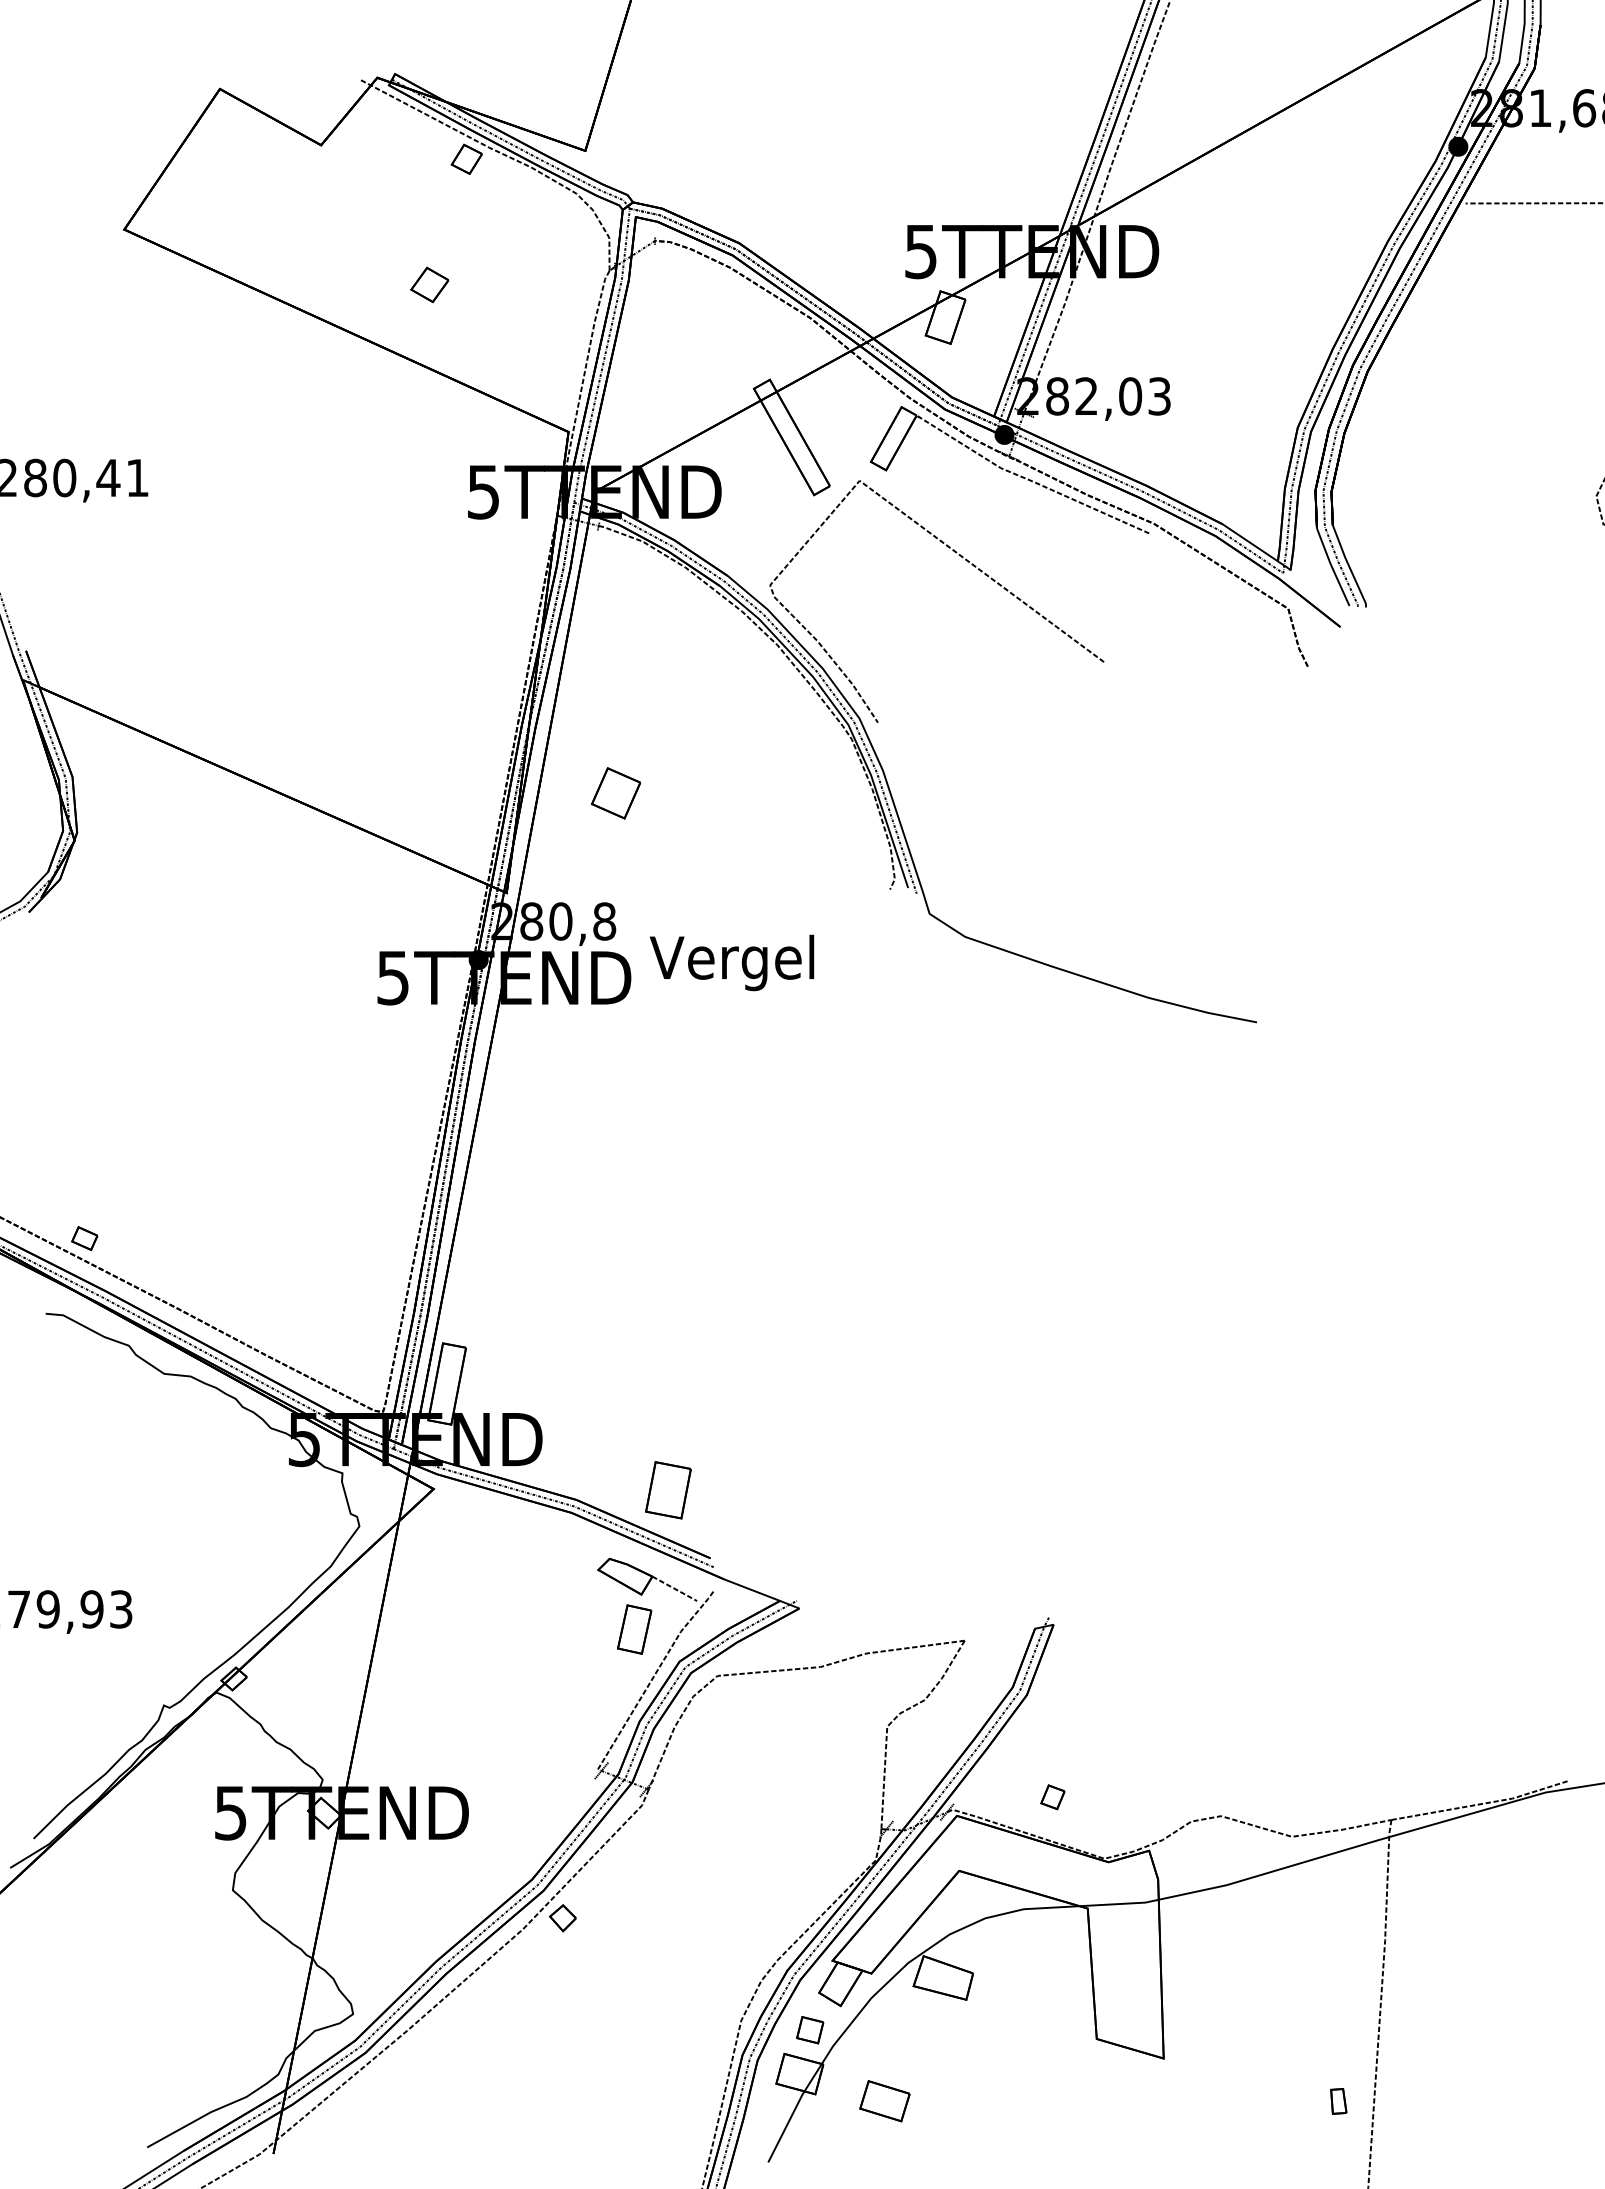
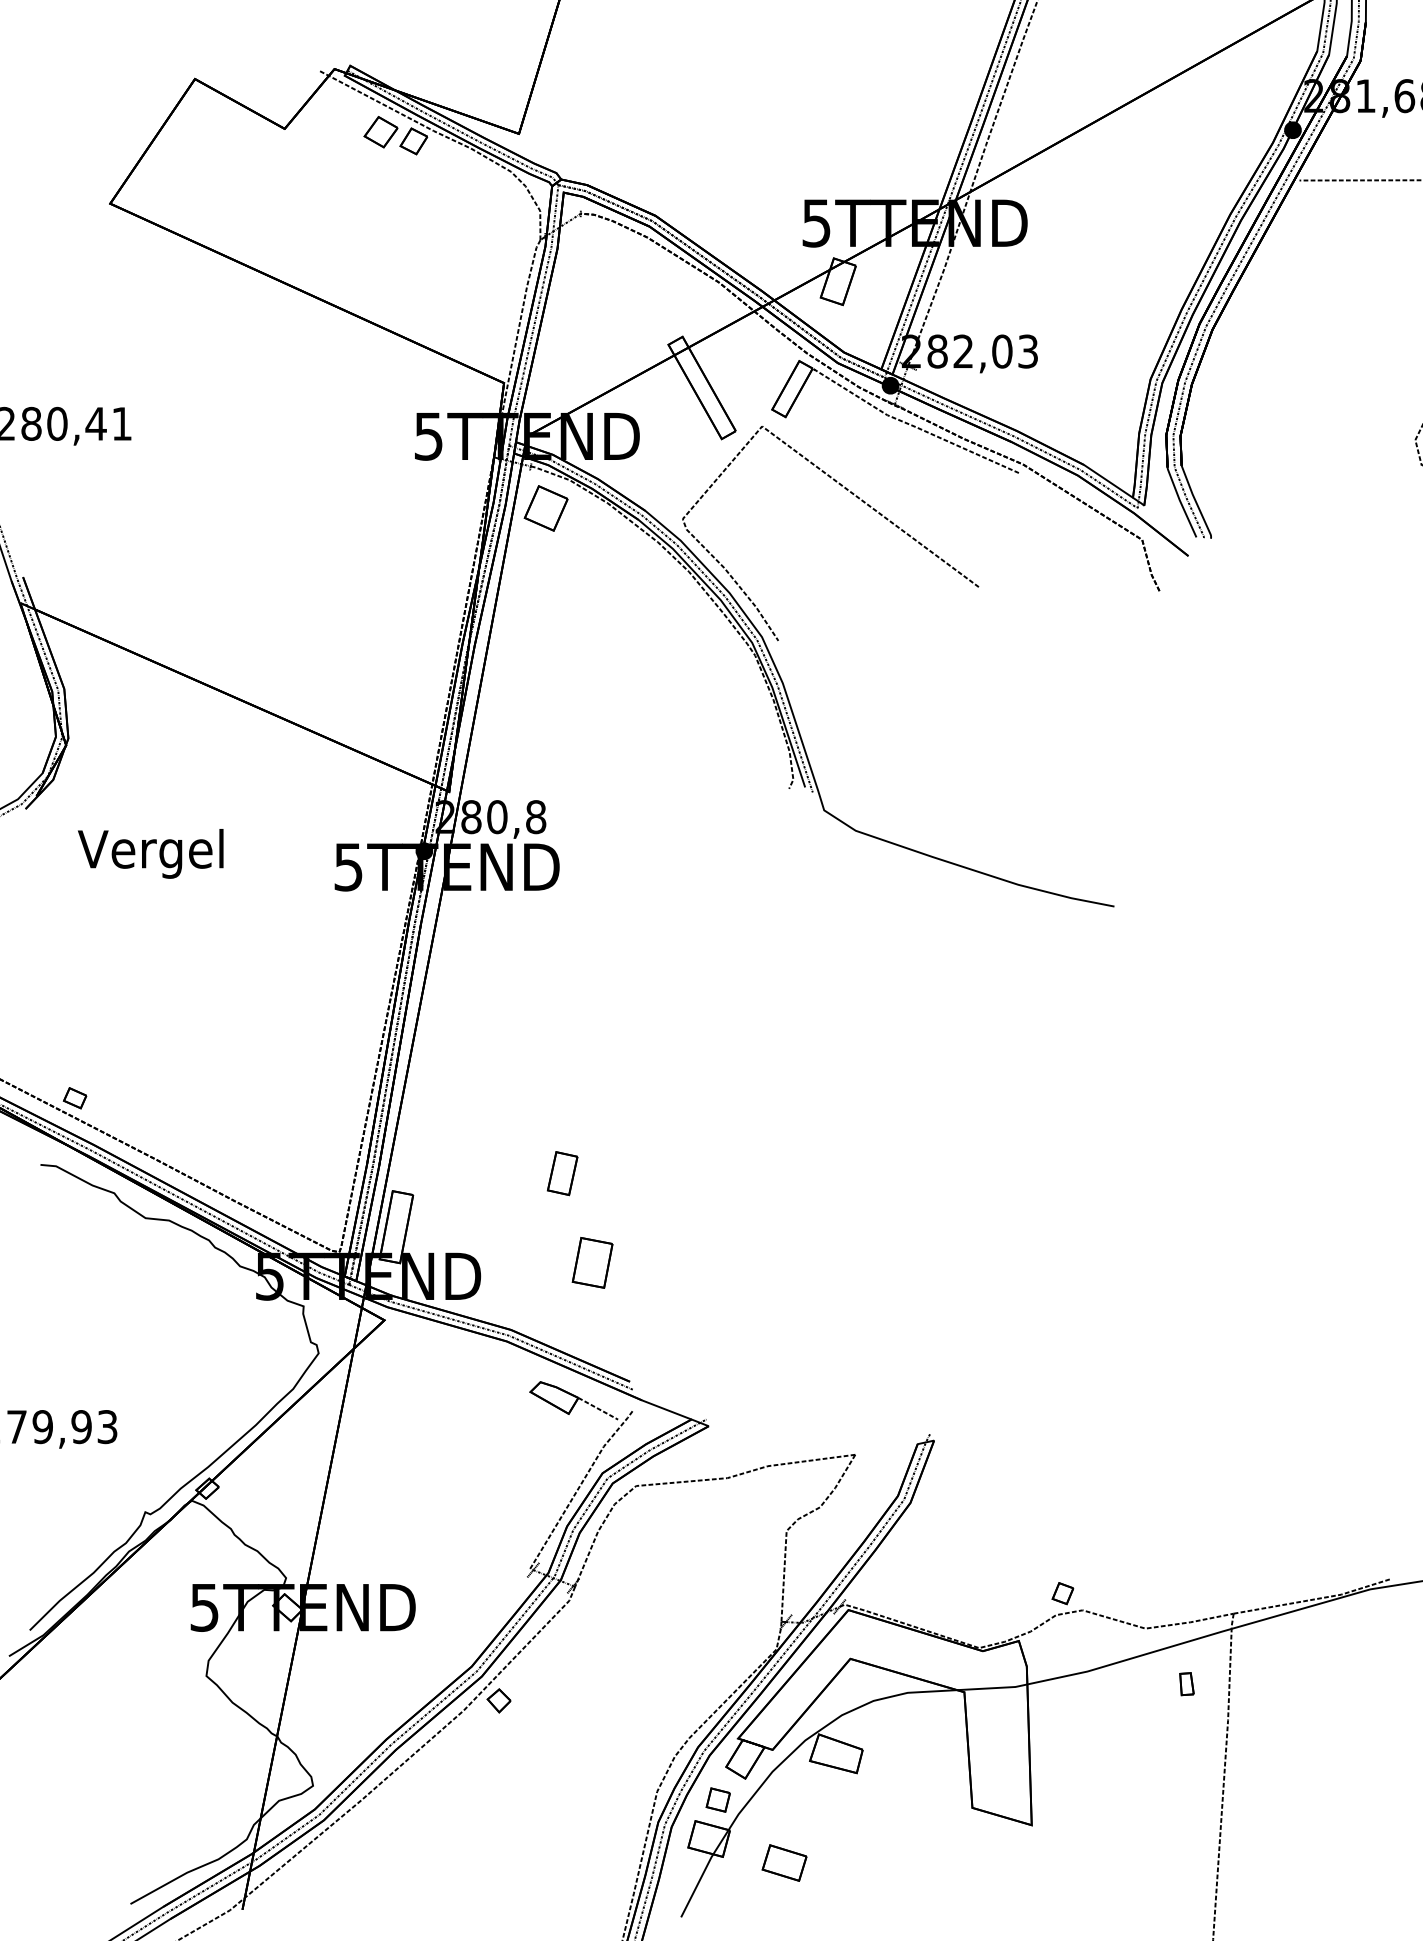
part: (429, 284) -> (380, 131), moved
part: (615, 793) -> (545, 508), moved
text: (731, 962) -> (150, 853), moved
part: (668, 1490) -> (592, 1263), moved
part: (634, 1629) -> (562, 1173), moved
part: (1052, 1797) -> (1062, 1593), moved
part: (1338, 2101) -> (1186, 1684), moved

